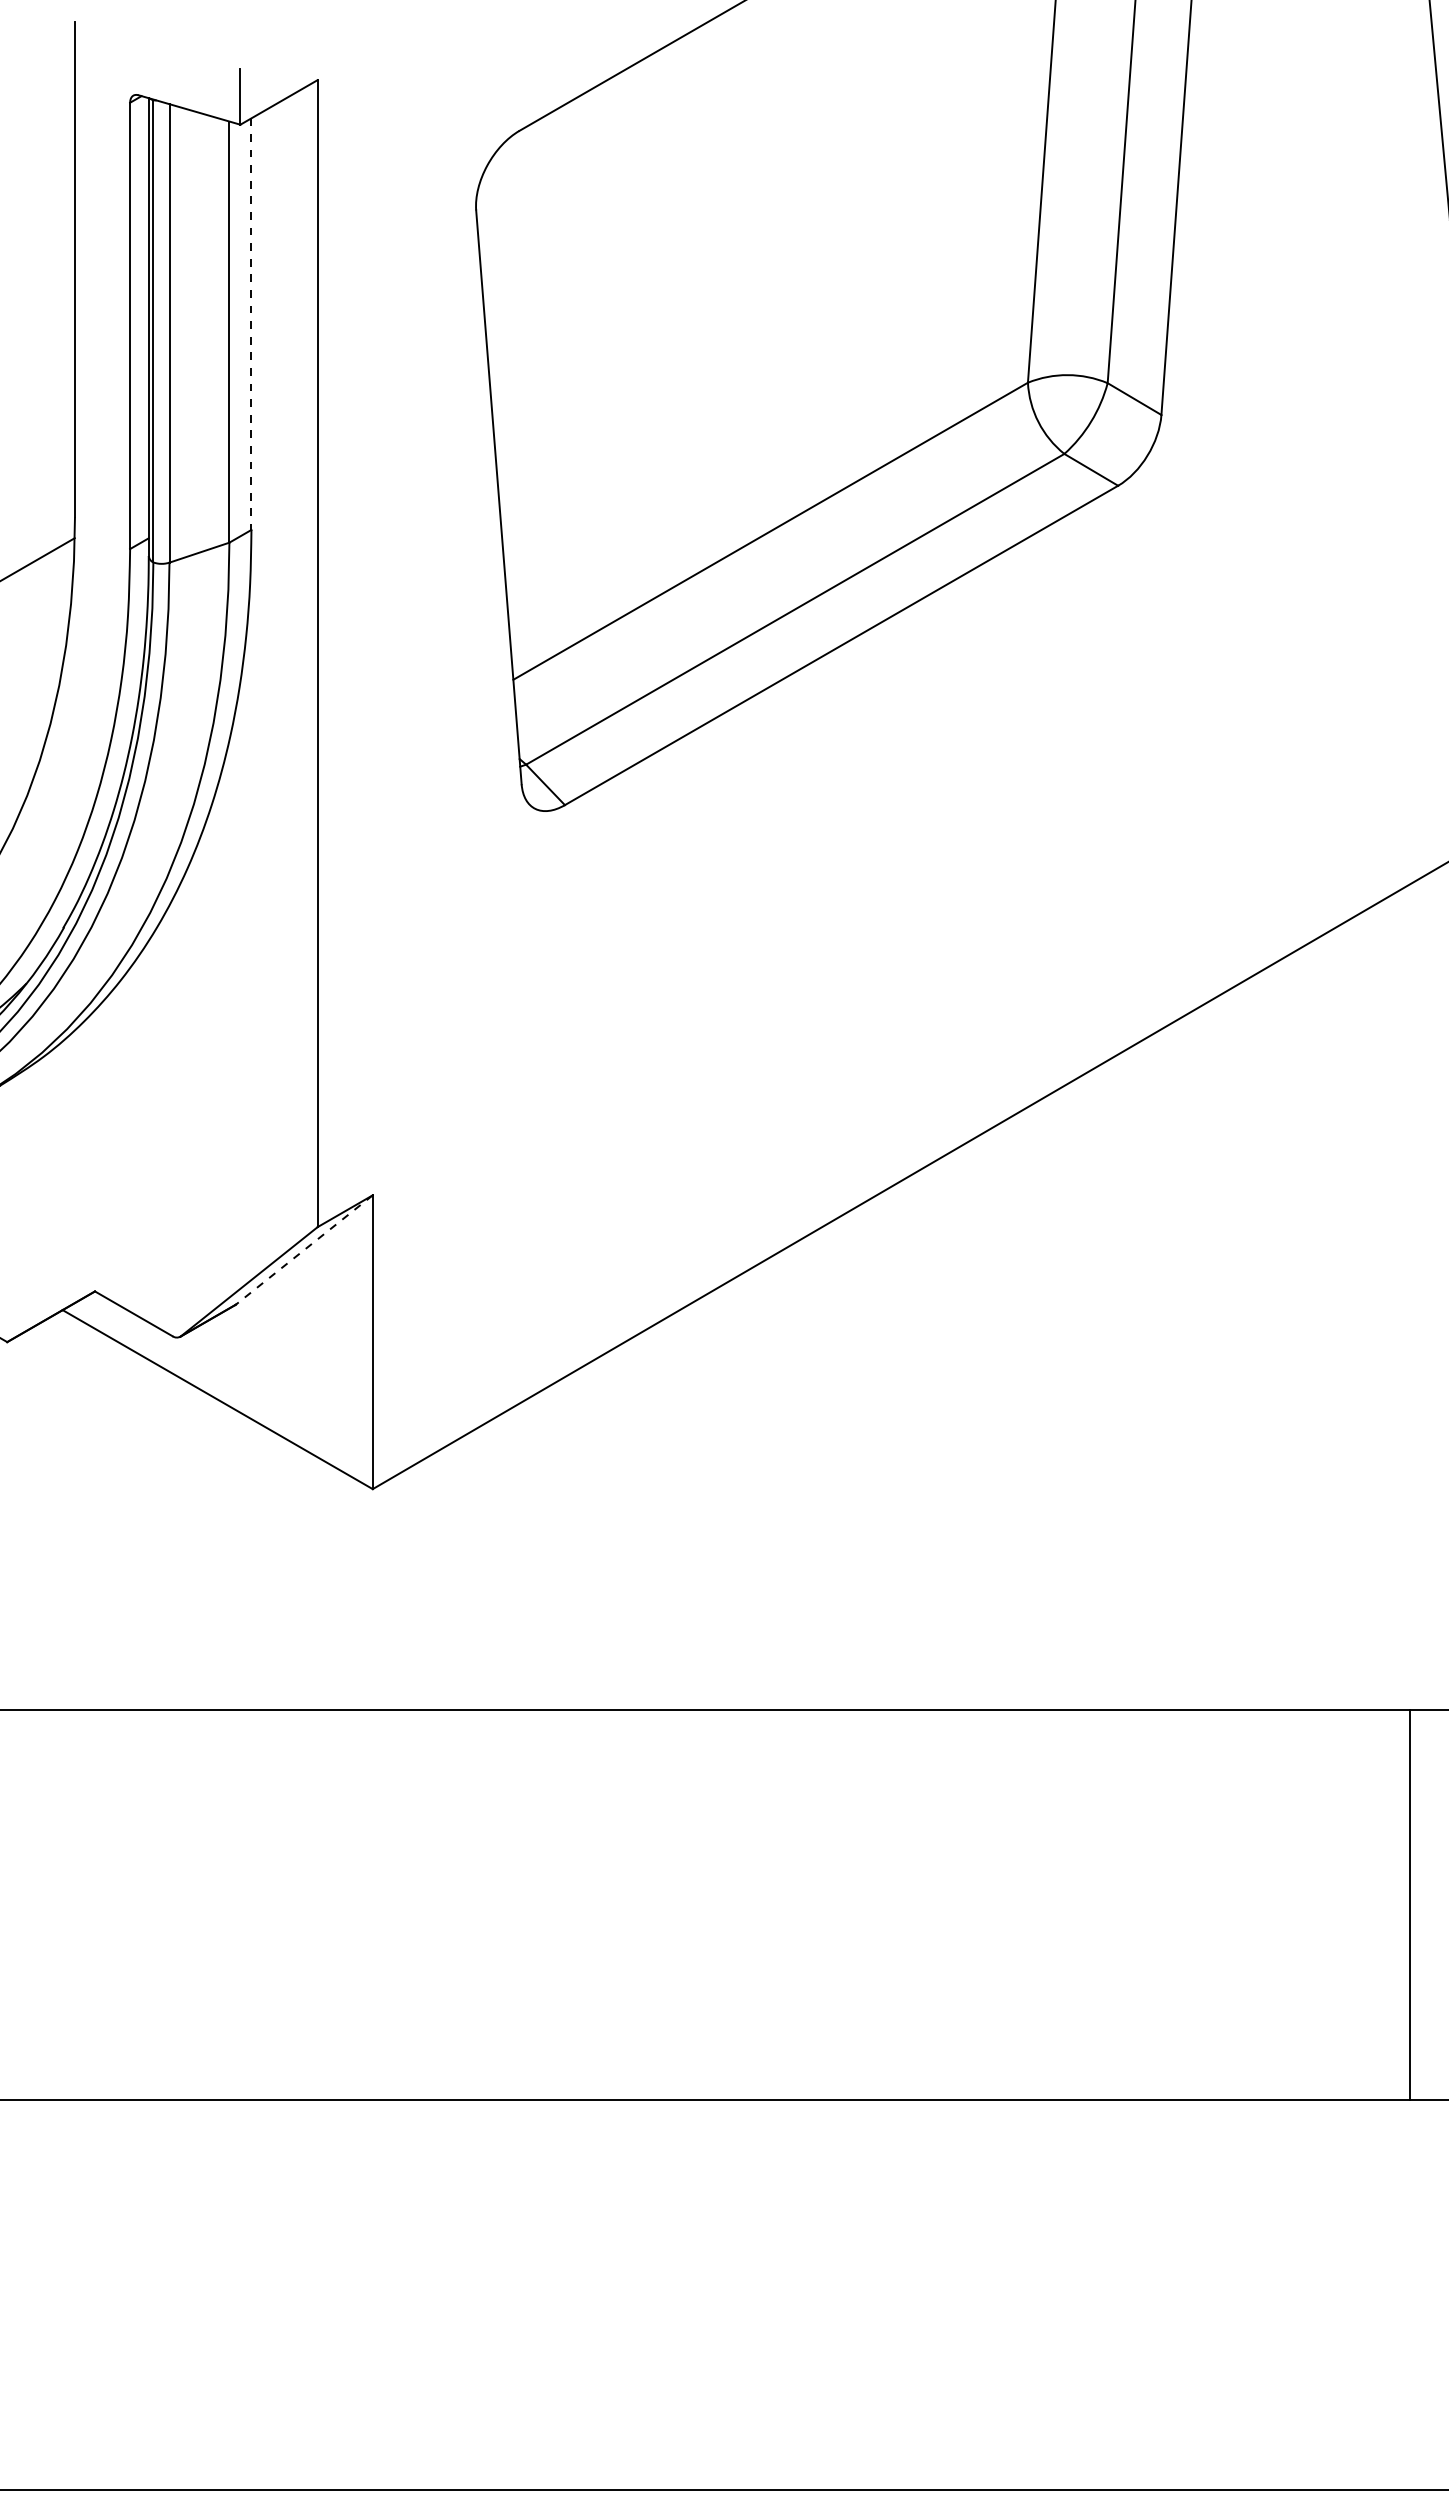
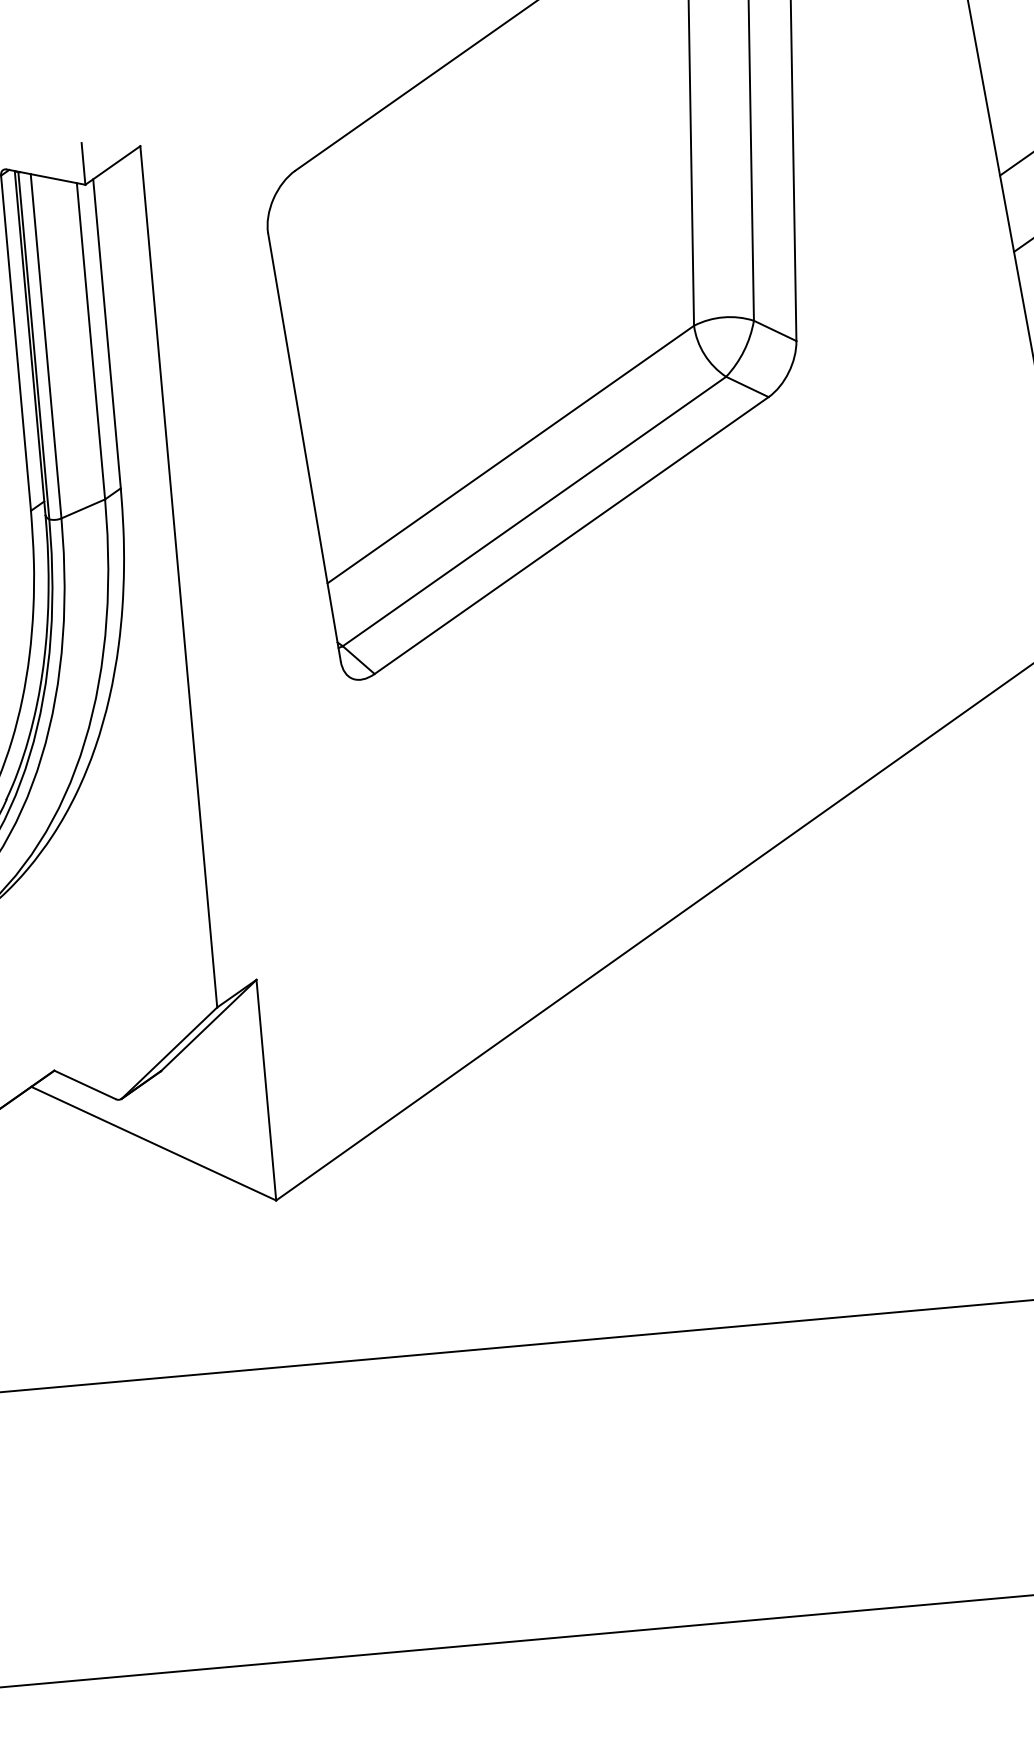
line: (251, 324) -> (107, 334), dashed -> solid
line: (304, 1249) -> (208, 1025), dashed -> solid

